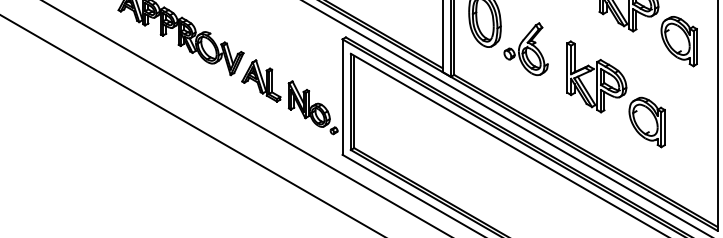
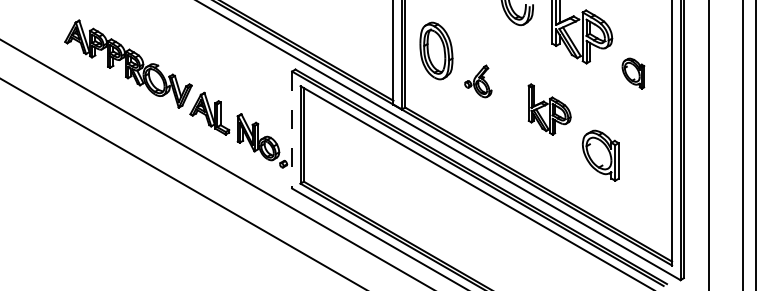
part: (679, 41) -> (633, 73), size x0.6
part: (526, 49) -> (478, 81), size x0.6
part: (596, 76) -> (549, 109), size x0.7
line: (342, 97) -> (292, 130), solid -> dashed

